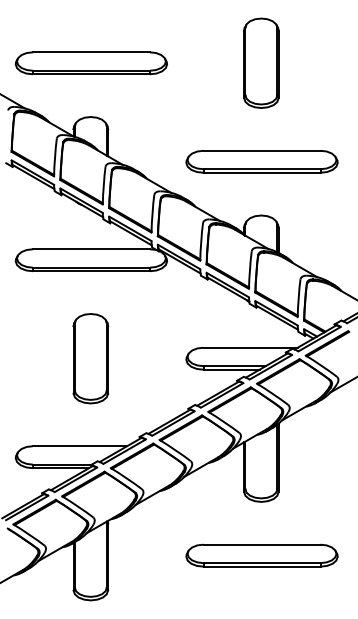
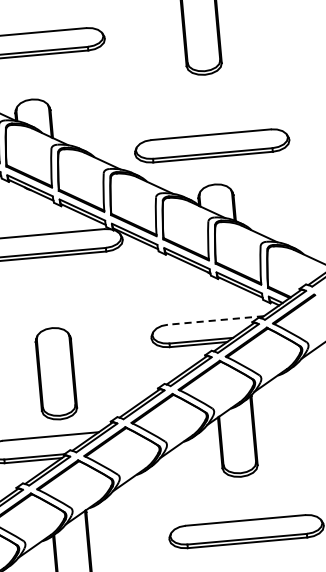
part: (261, 161) -> (211, 145), moved
line: (250, 347) -> (215, 320), solid -> dashed
part: (90, 358) -> (55, 373), moved

